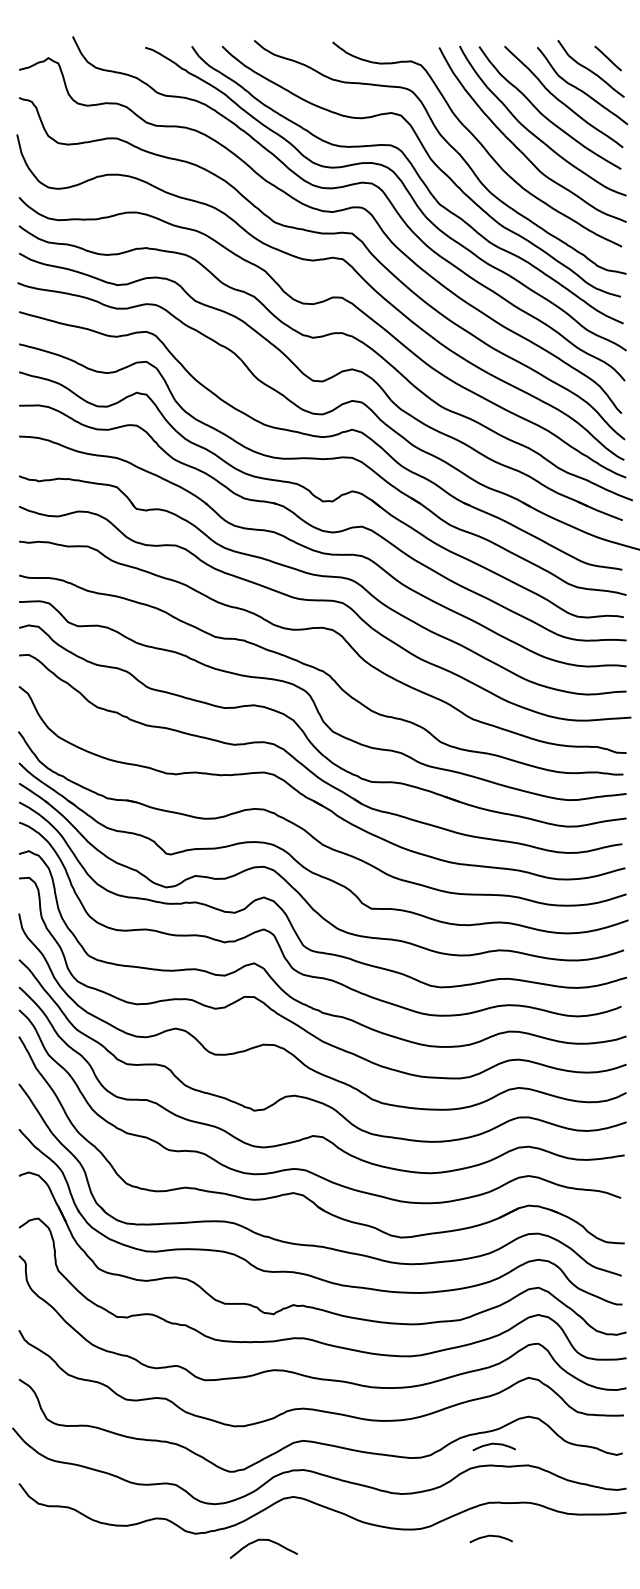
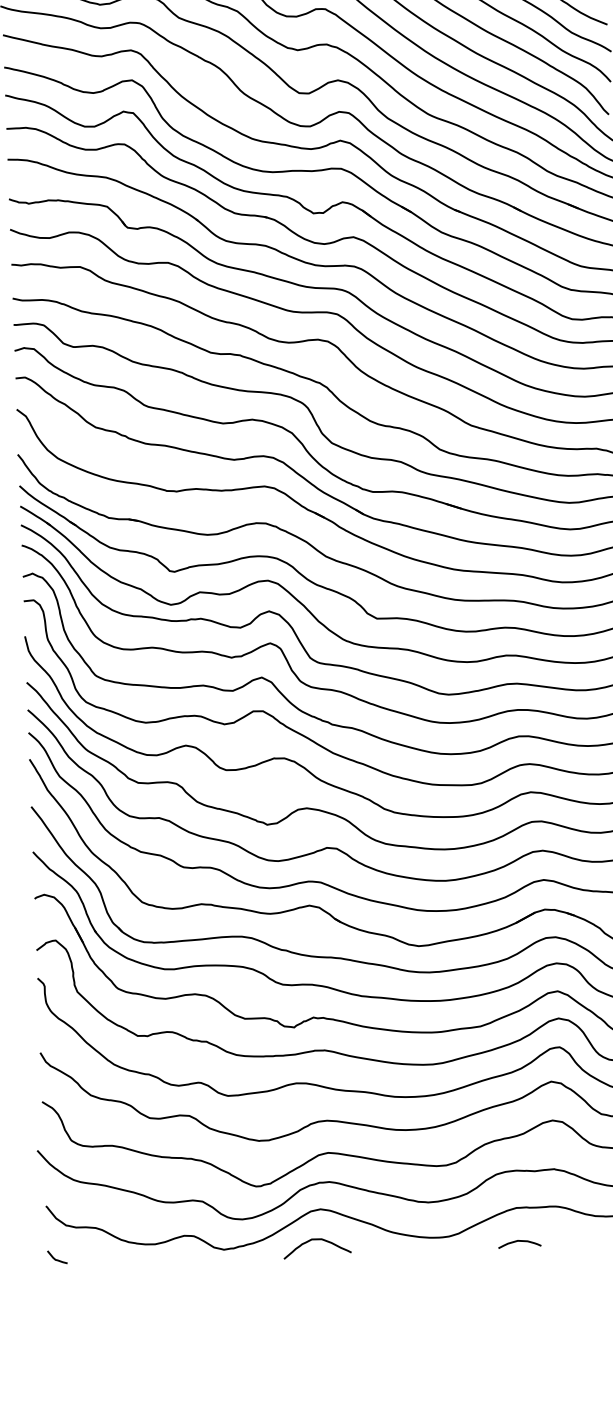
curve: (493, 1444) -> (518, 1149), removed
curve: (28, 1537) -> (57, 1259), added
curve: (263, 1540) -> (316, 1240), moved

